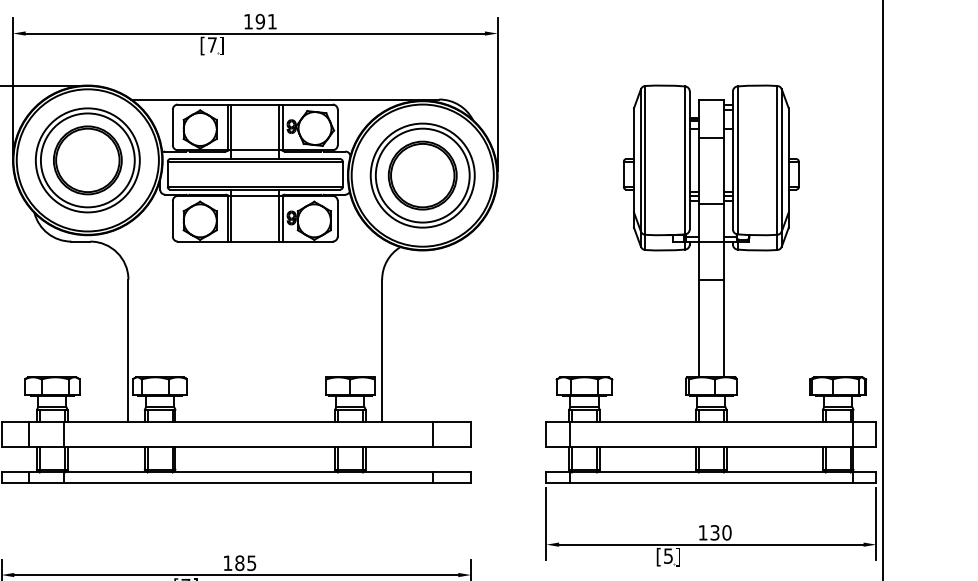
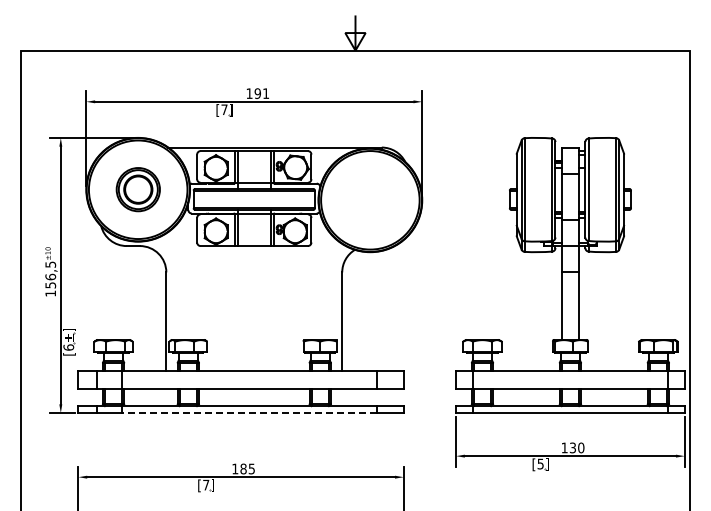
part: (88, 160) -> (138, 189), size x0.6
part: (422, 175) -> (370, 200), removed
line: (248, 483) -> (249, 413), solid -> dashed

